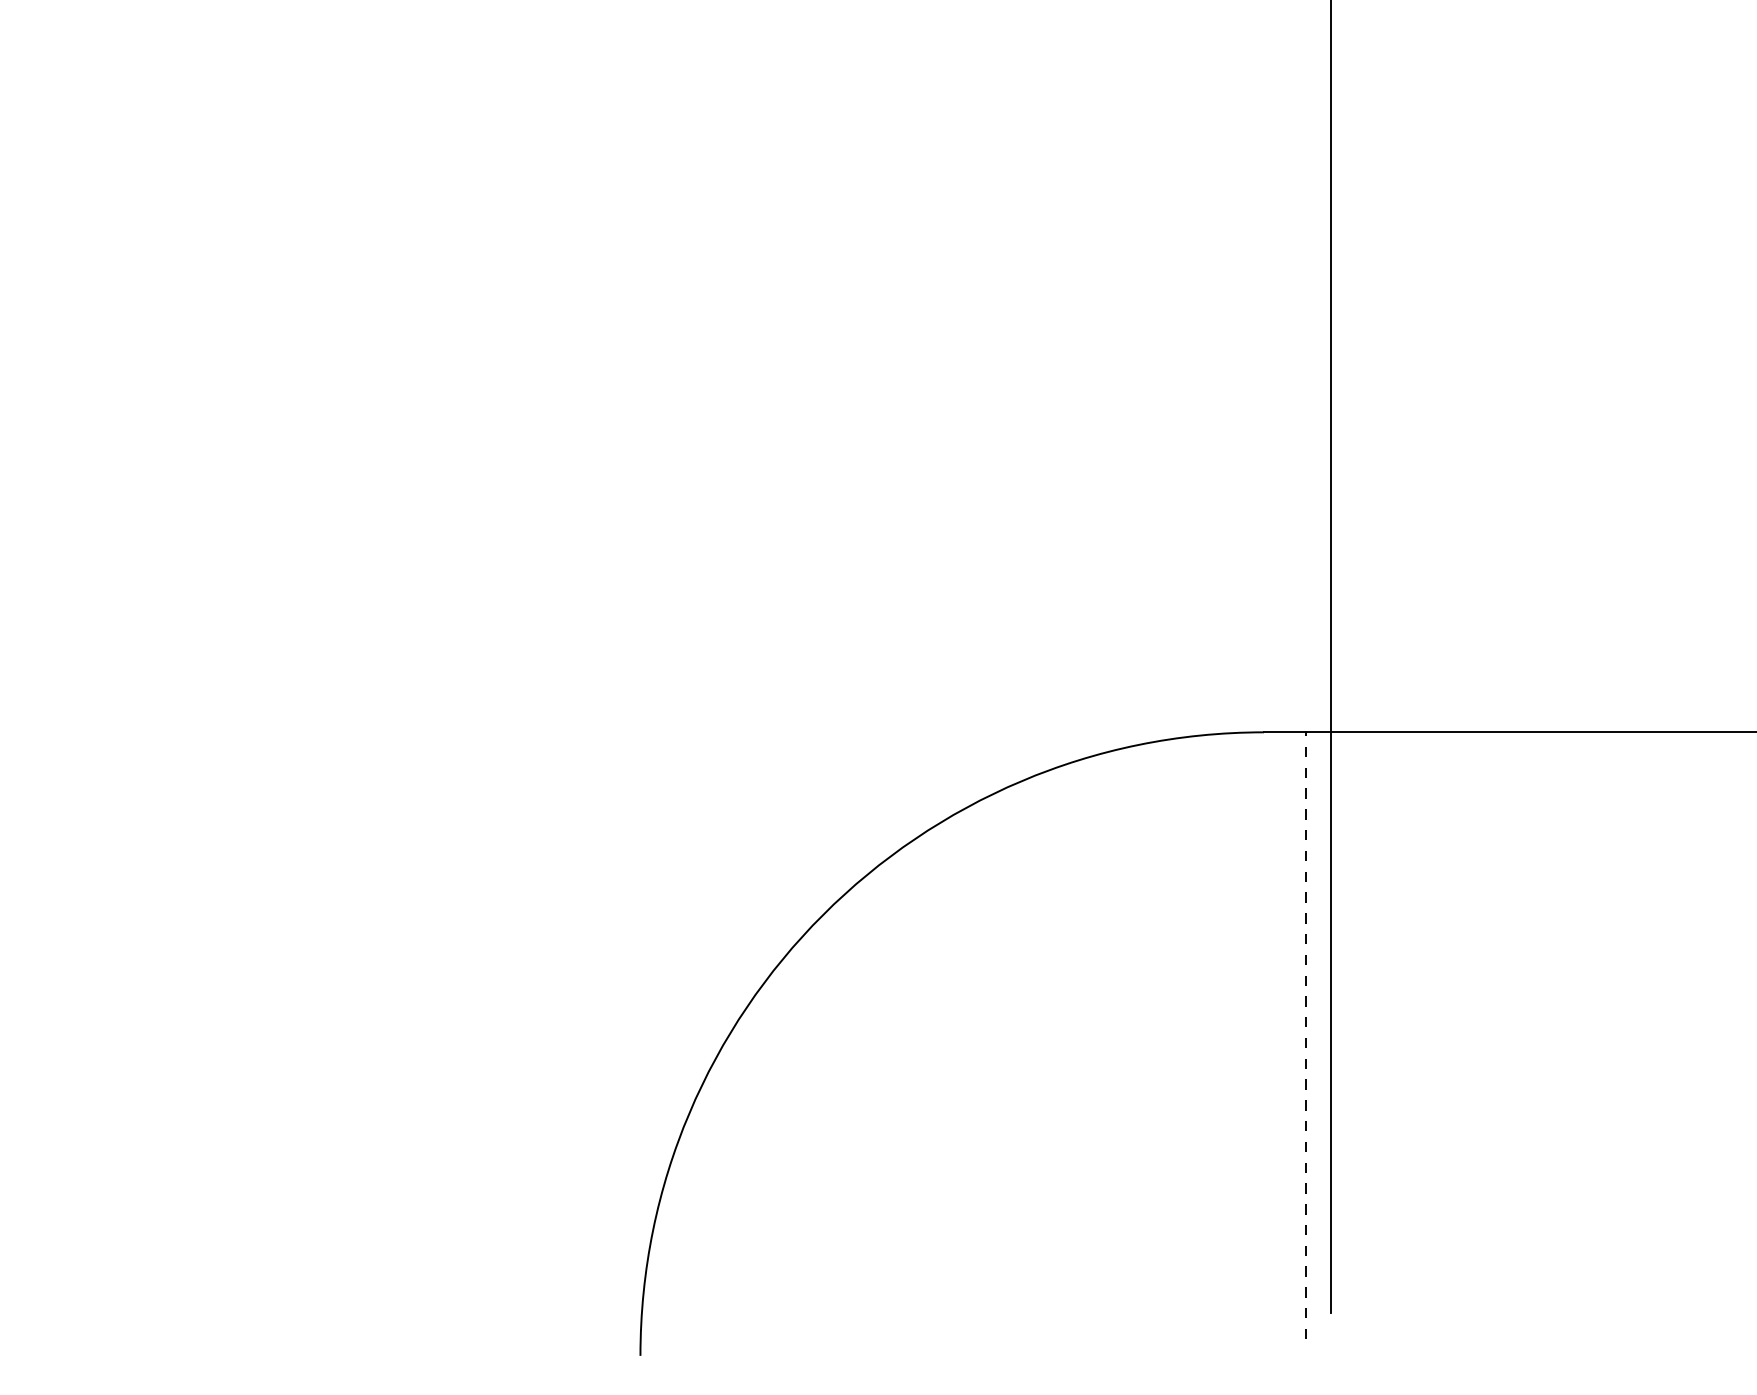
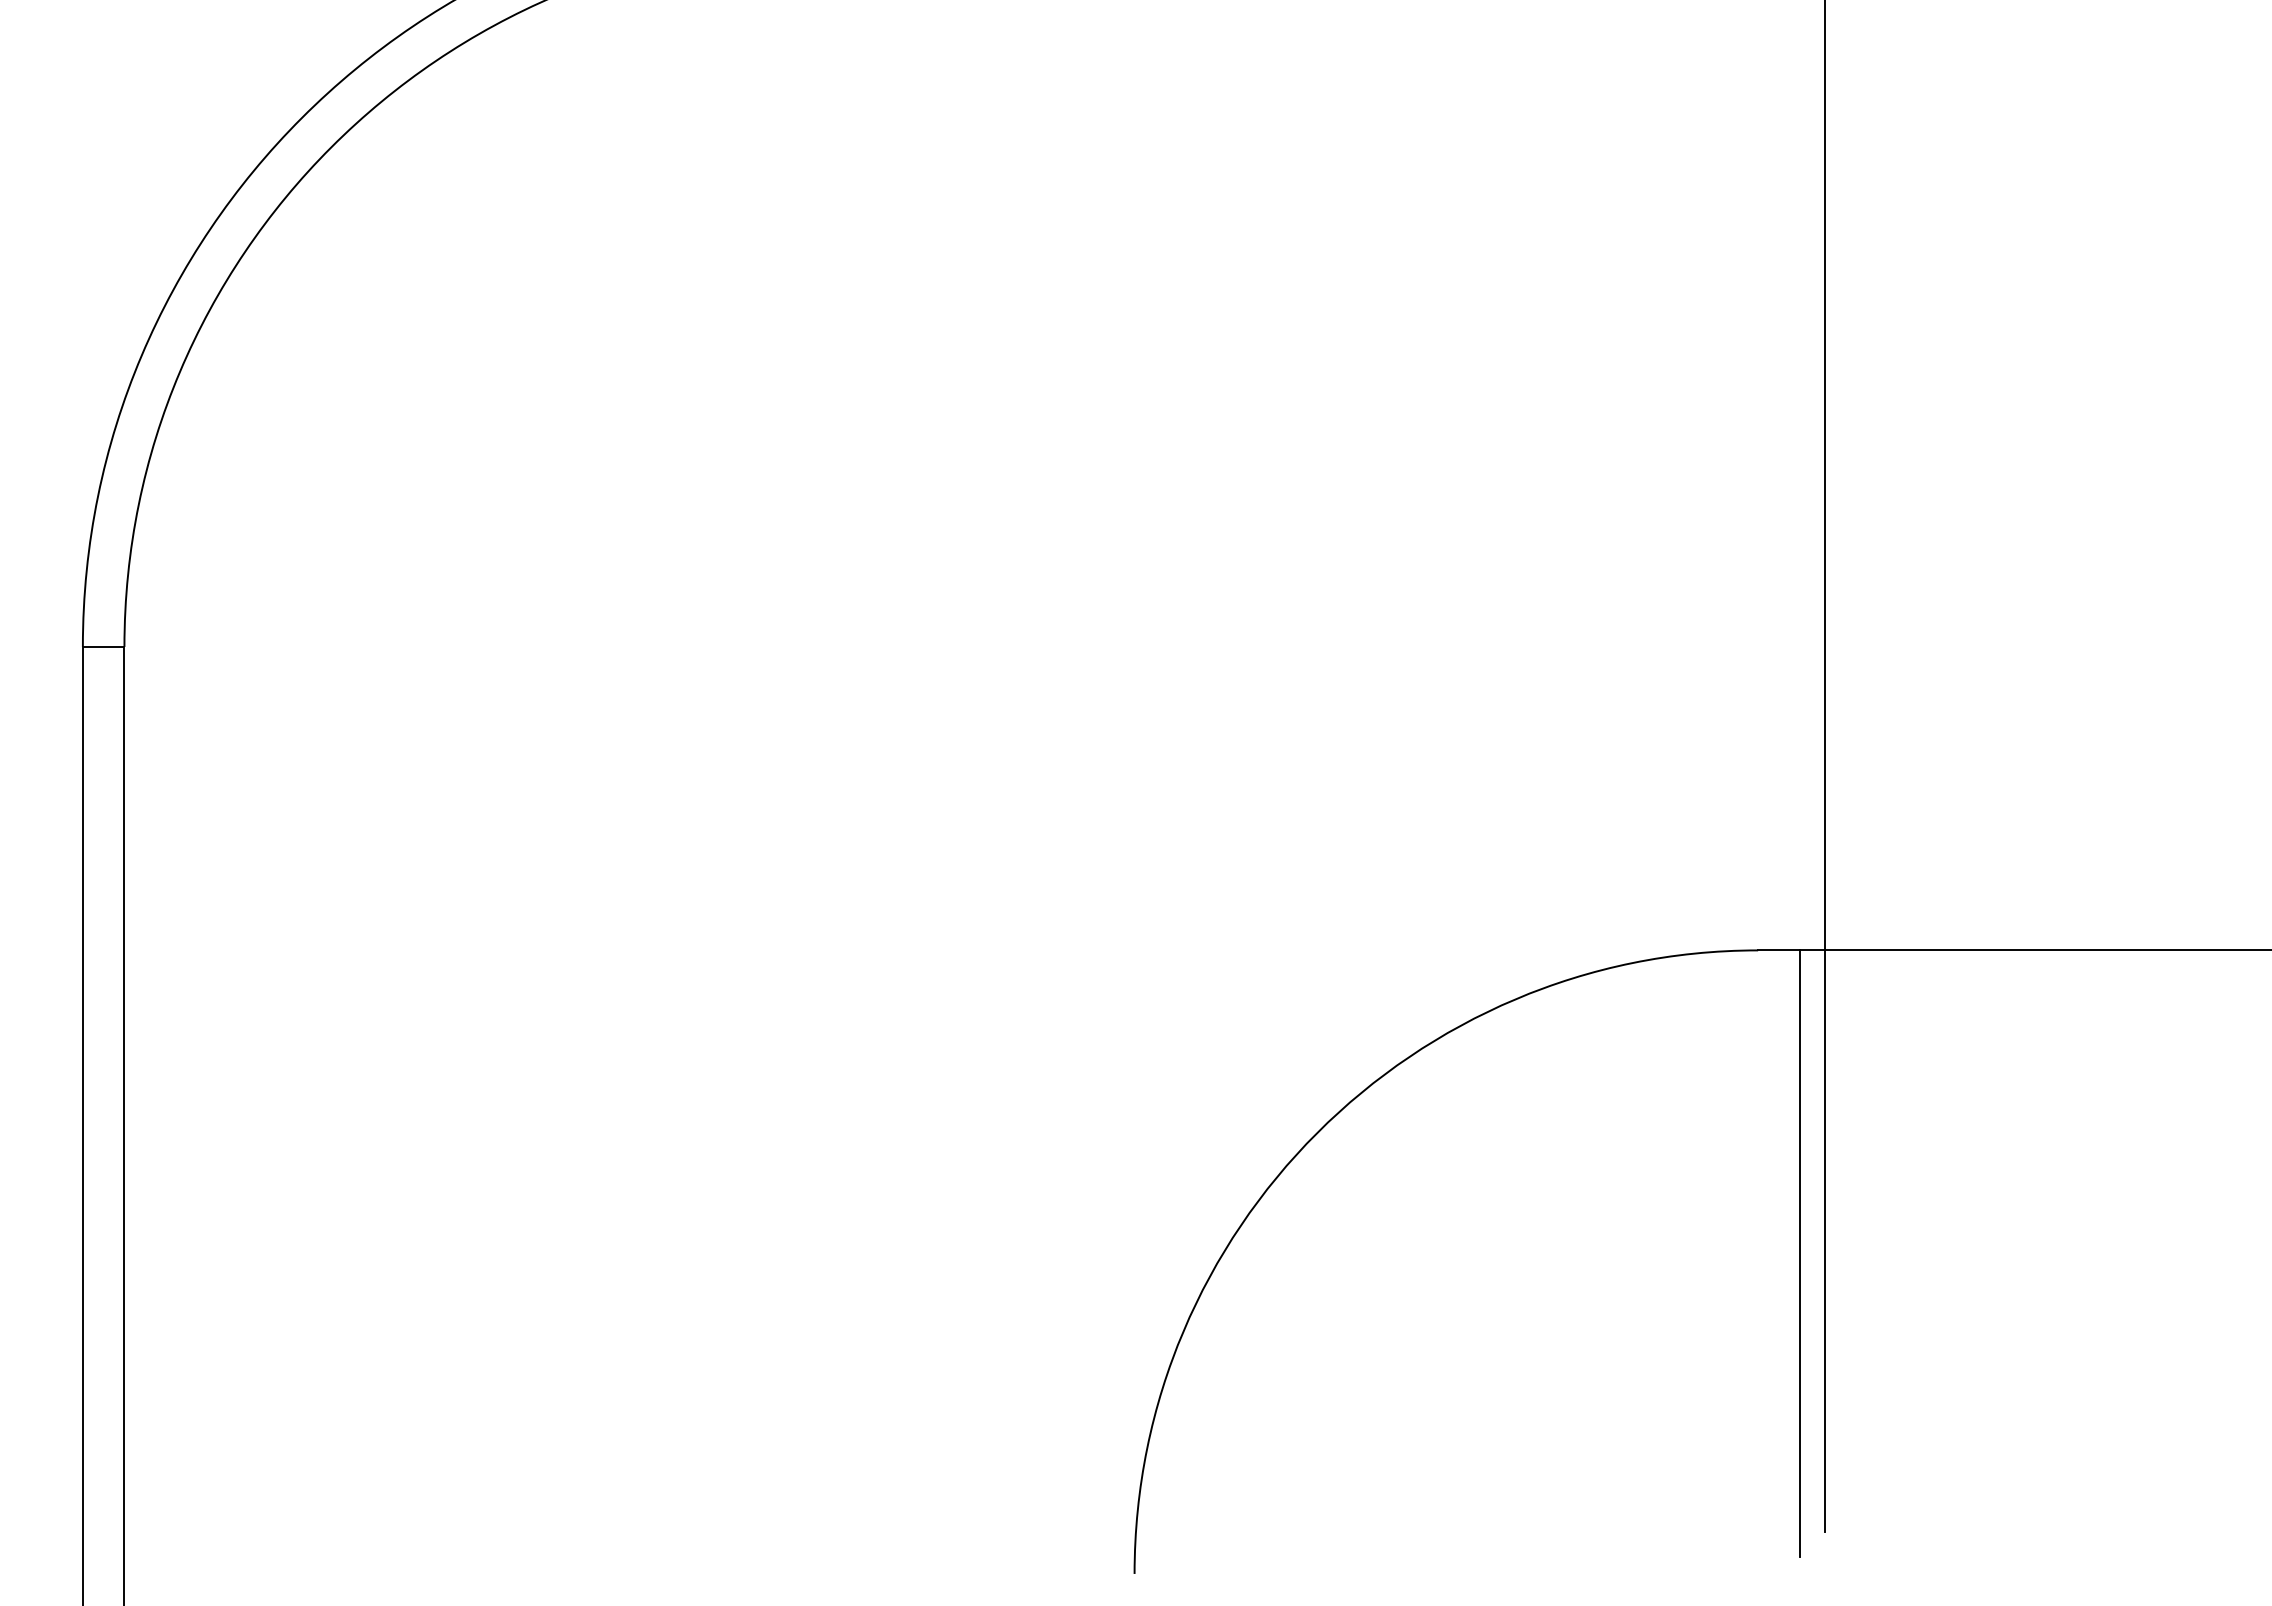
line: (1305, 1035) -> (1799, 1253), dashed -> solid

